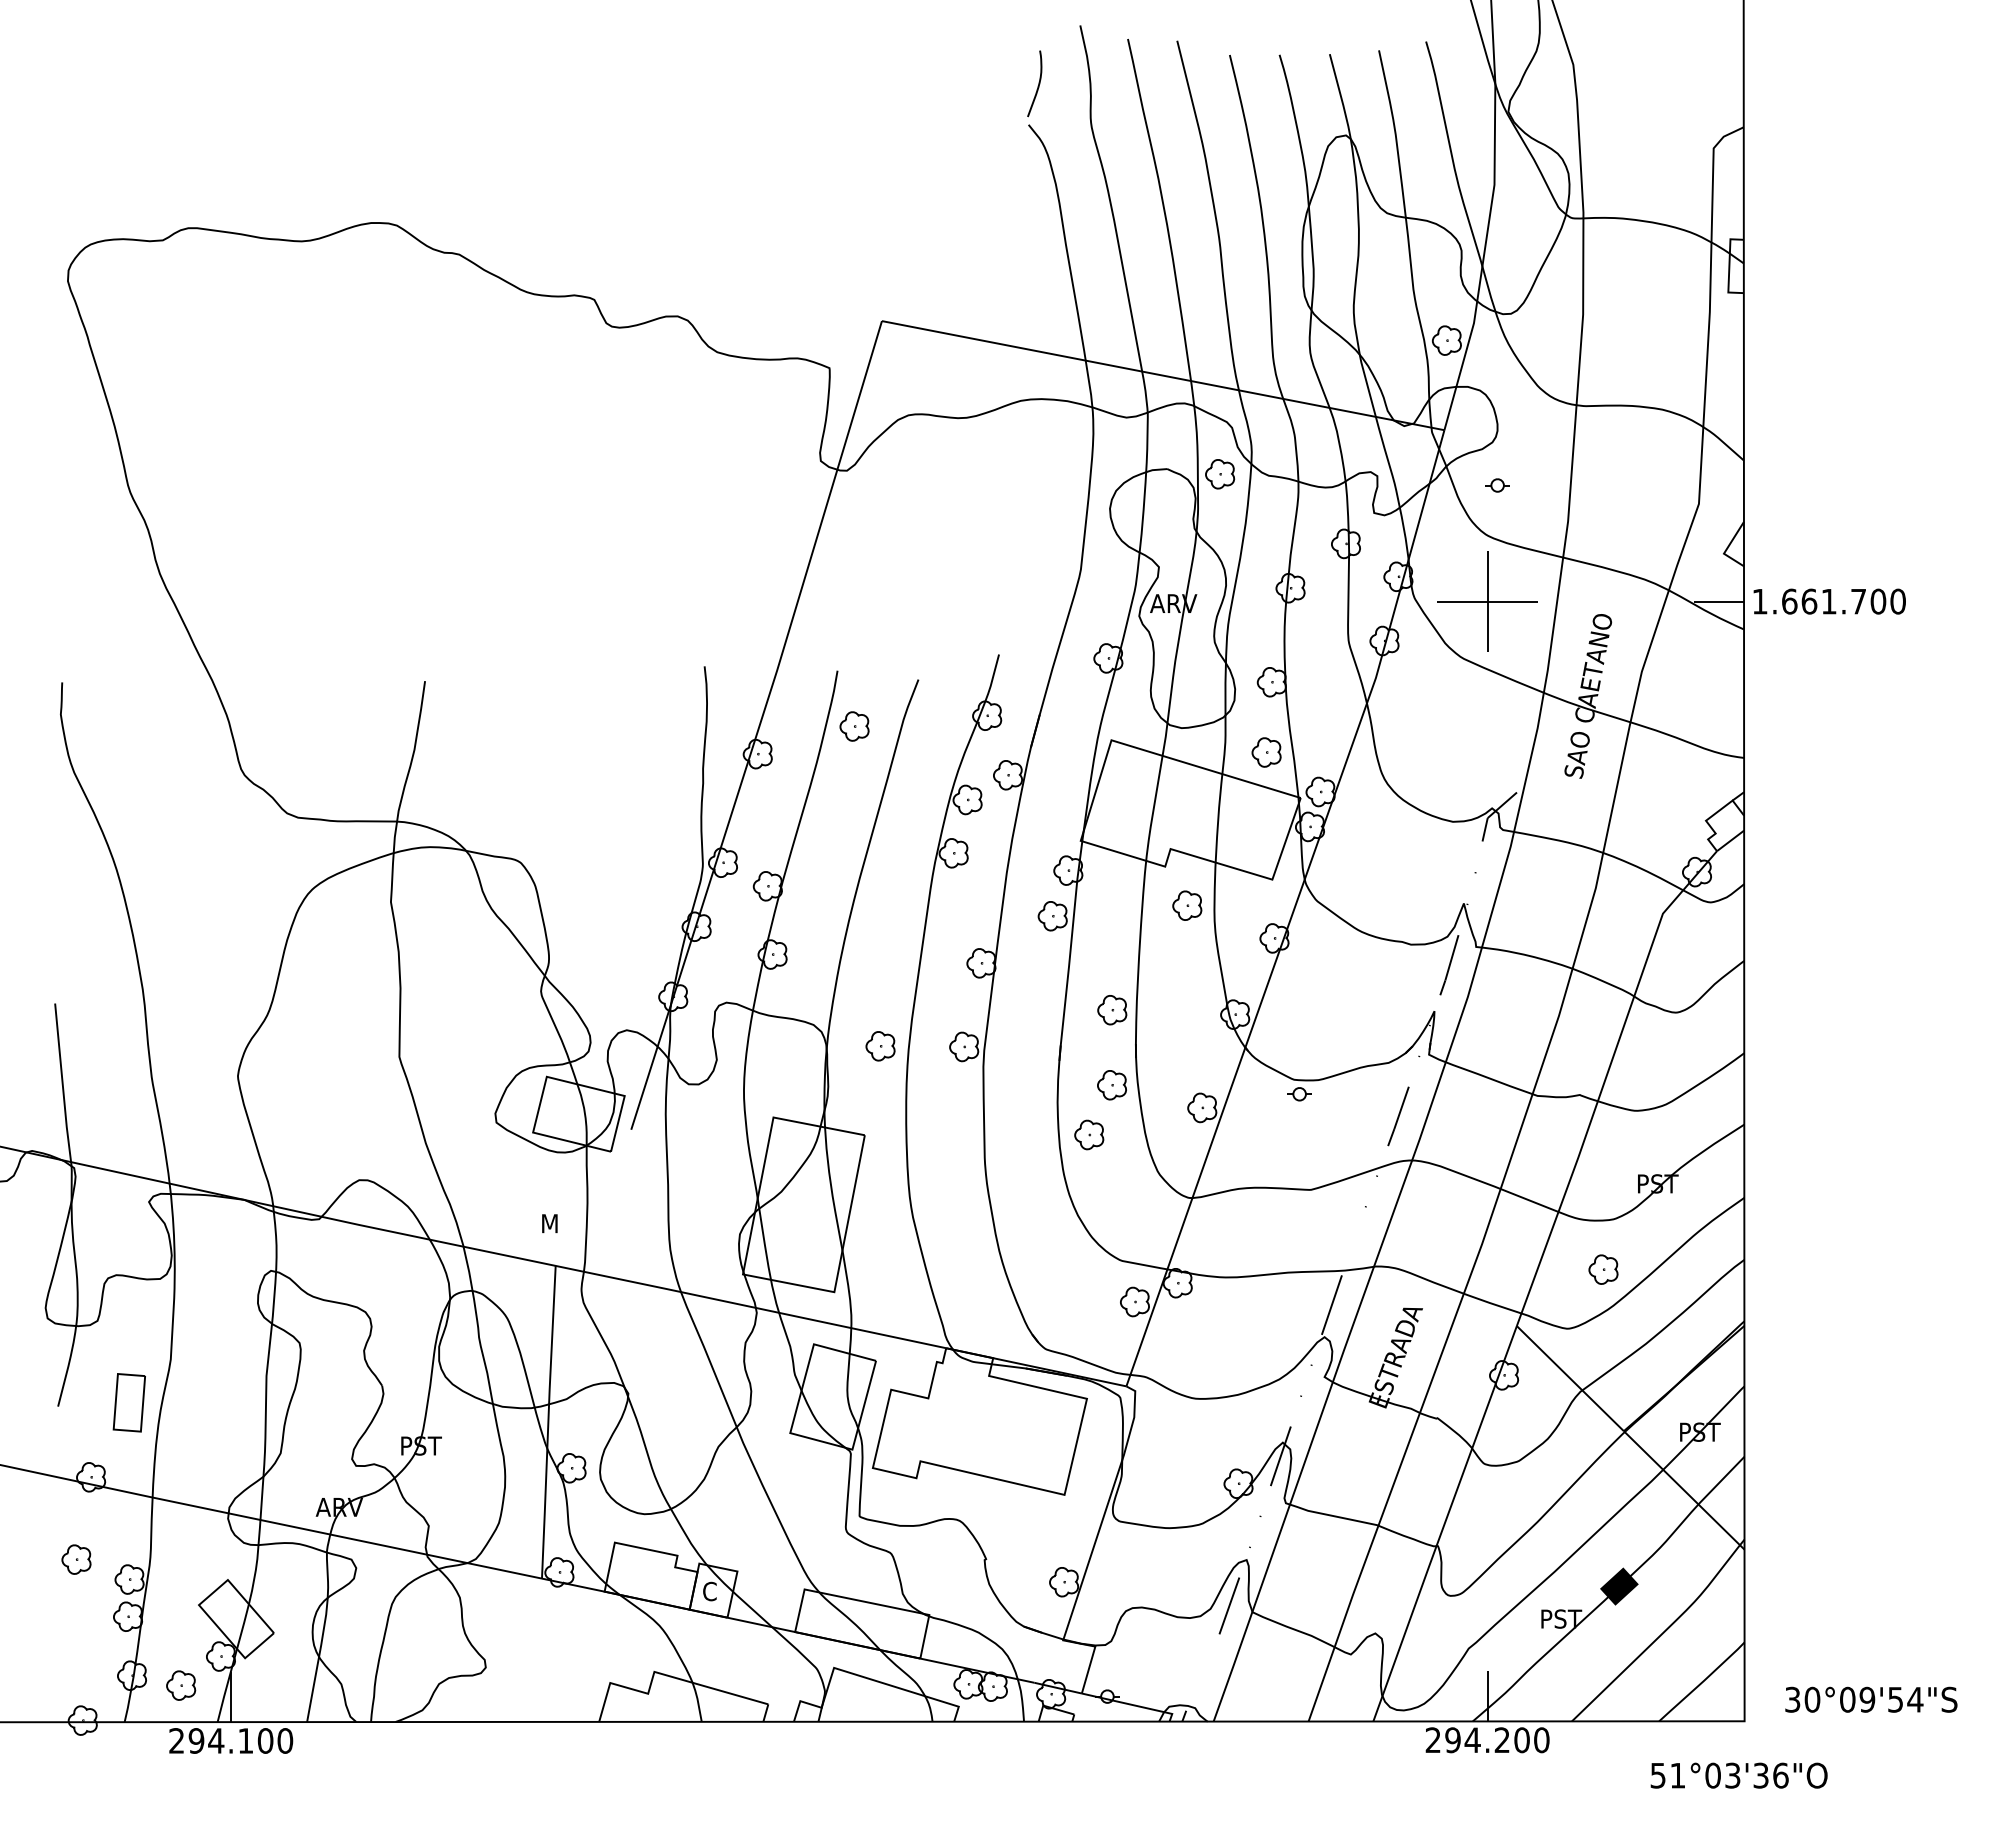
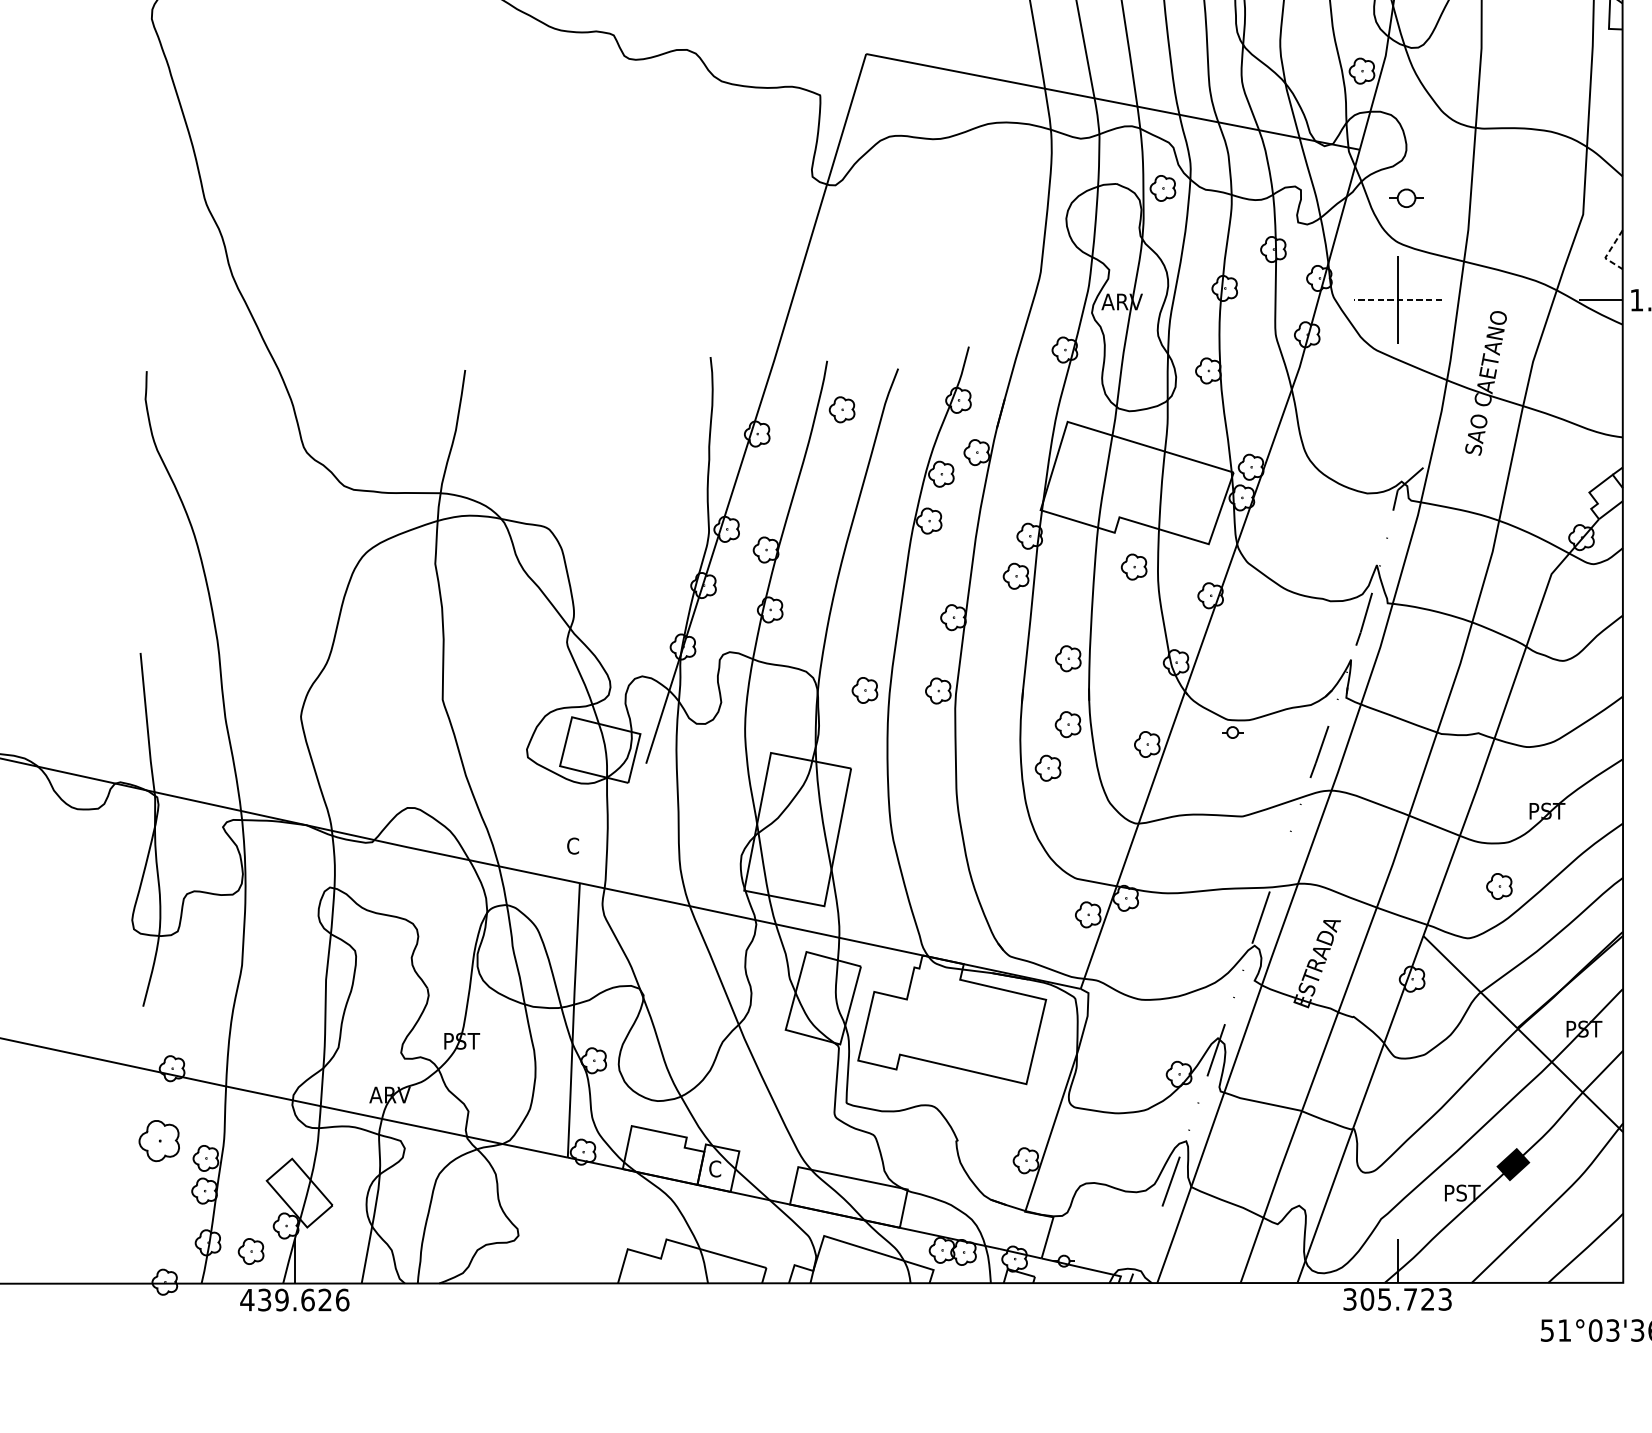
part: (1497, 485) -> (1406, 198), size x1.6
line: (1727, 548) -> (1608, 253), solid -> dashed
line: (1487, 601) -> (1397, 300), solid -> dashed
part: (1266, 752) -> (1203, 432), removed
text: (549, 1223) -> (574, 845), M -> C
part: (128, 1402) -> (204, 1003), removed
part: (76, 1559) -> (159, 1140), size x1.6
text: (230, 1740) -> (294, 1299), 294.100 -> 439.626
text: (1487, 1740) -> (1397, 1299), 294.200 -> 305.723

